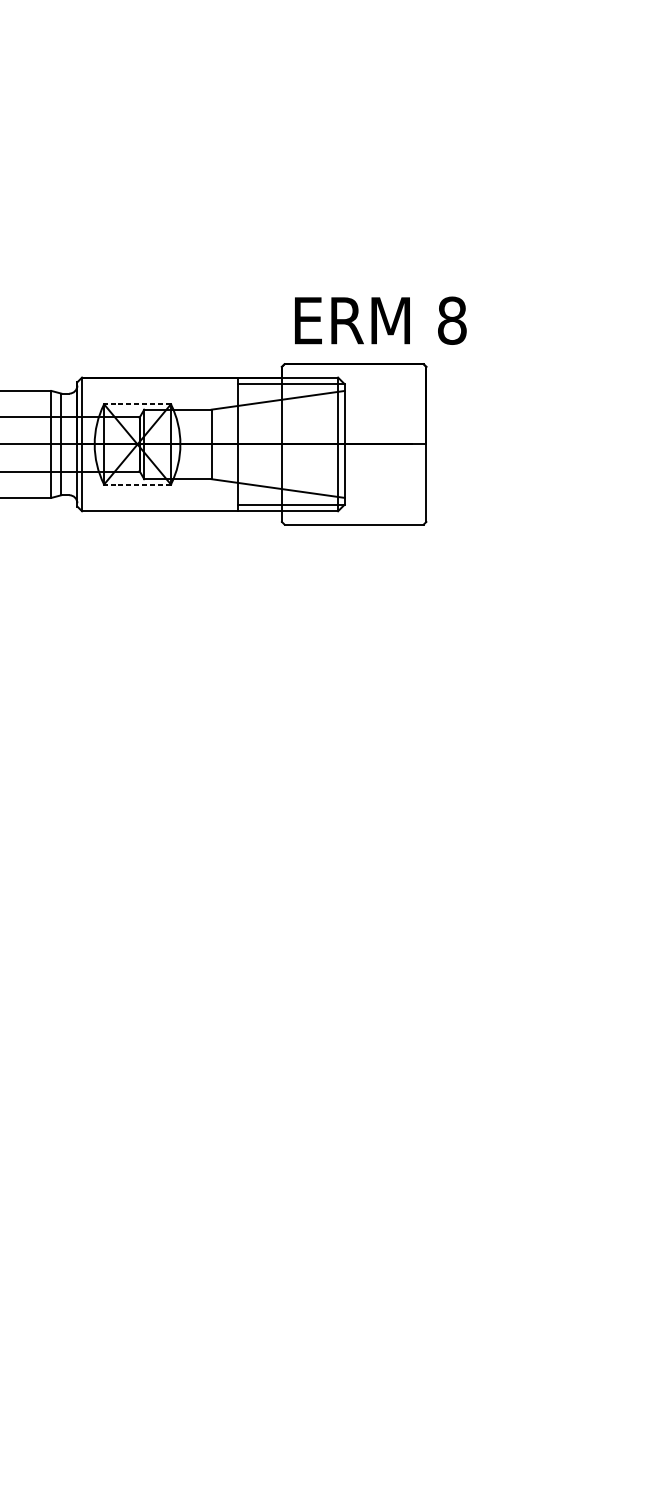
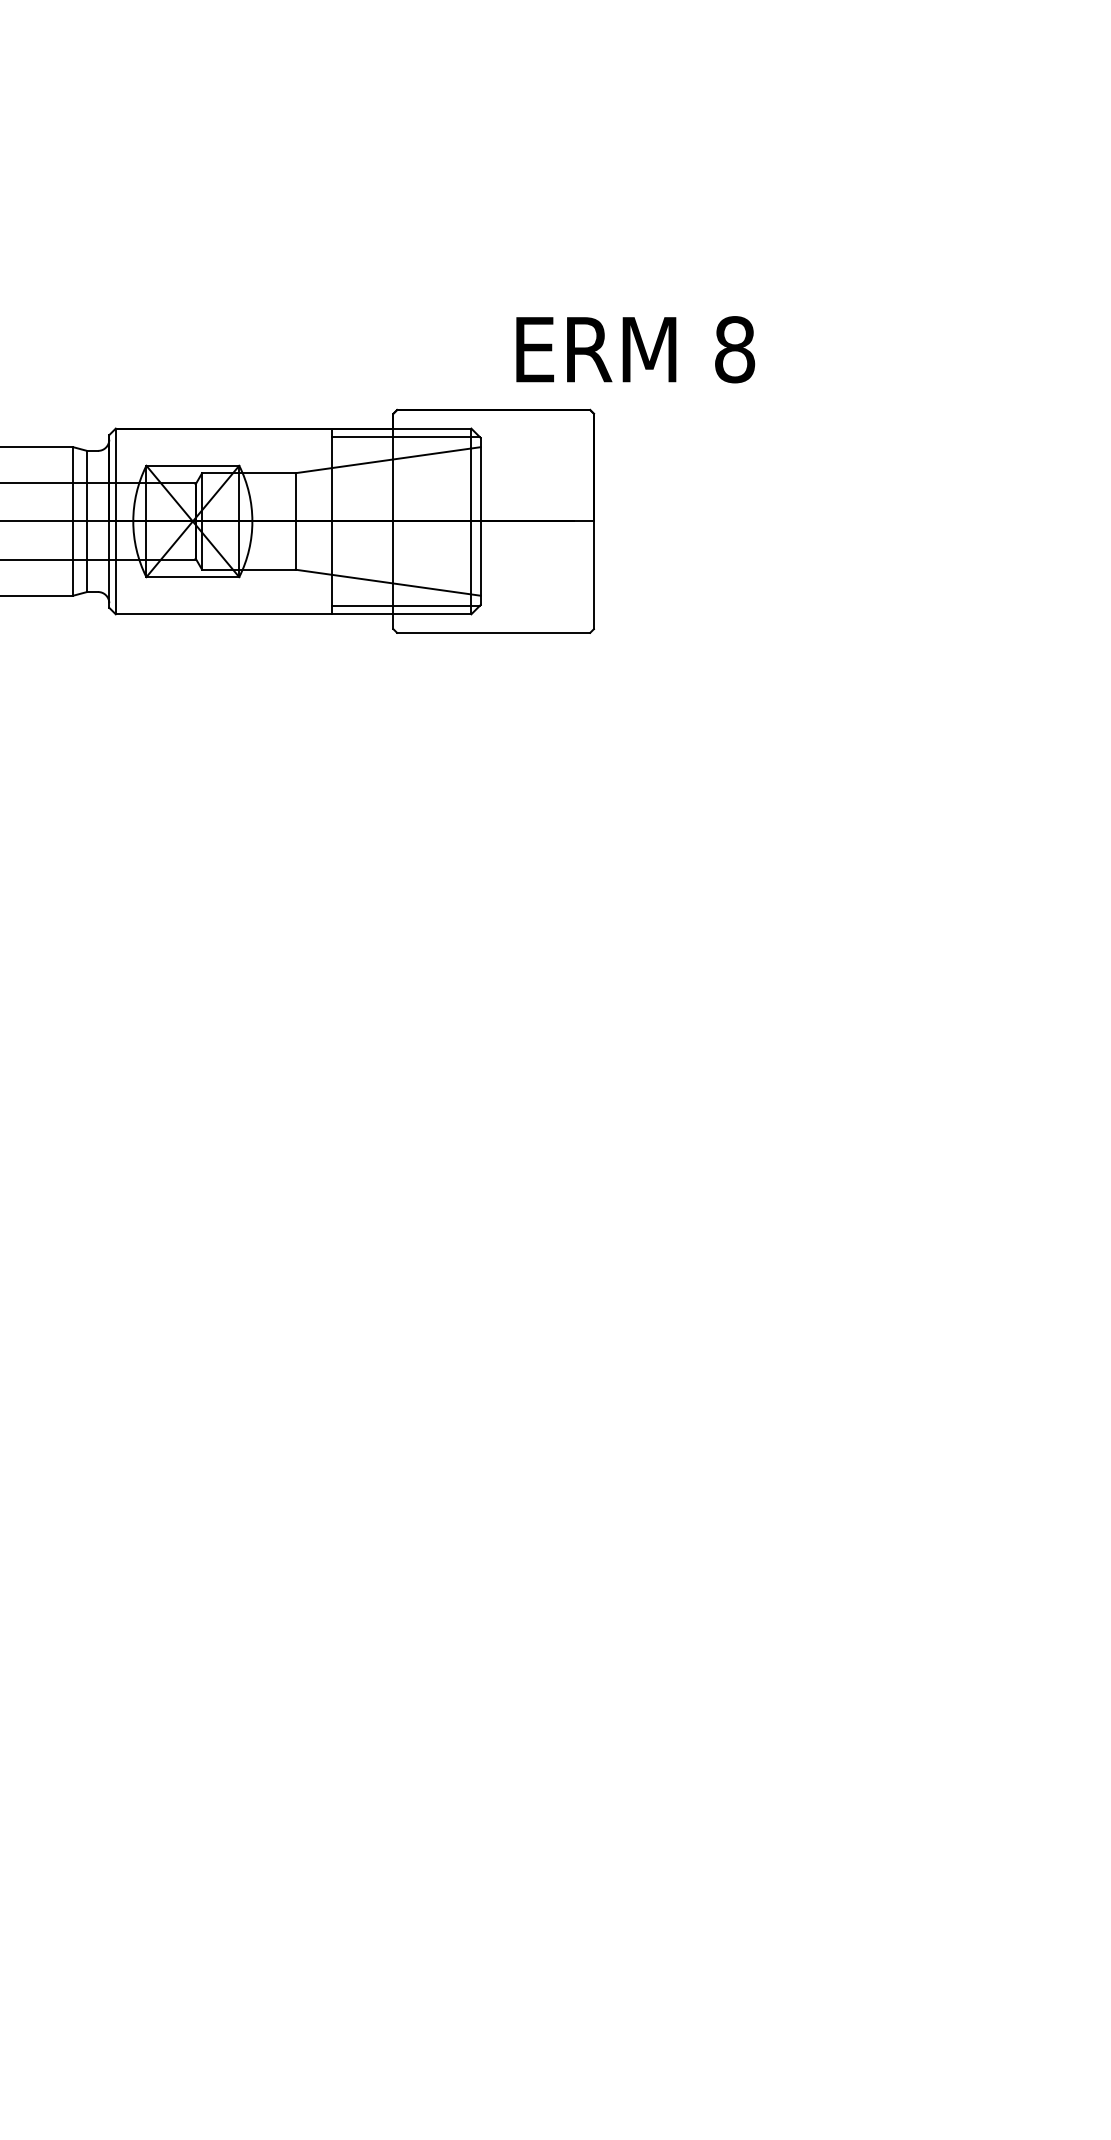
text: (380, 320) -> (635, 349), moved
line: (137, 404) -> (192, 465), dashed -> solid
line: (137, 484) -> (192, 577), dashed -> solid

